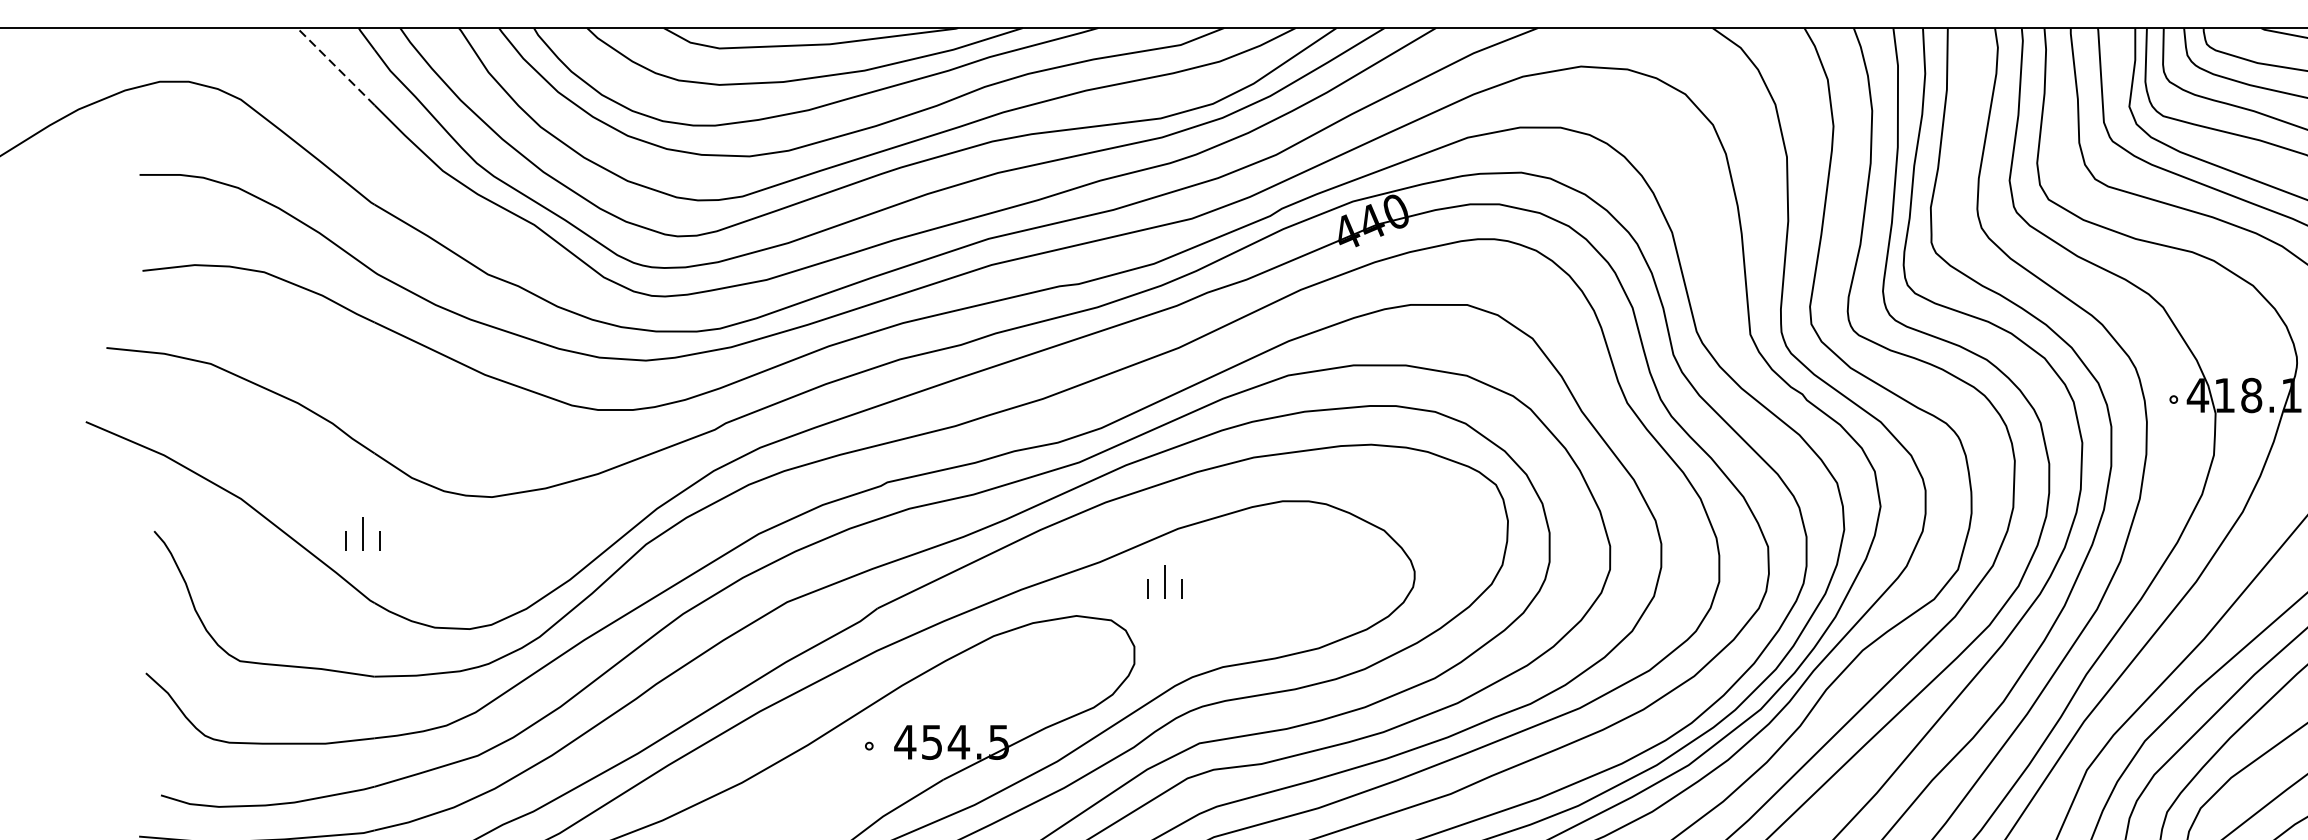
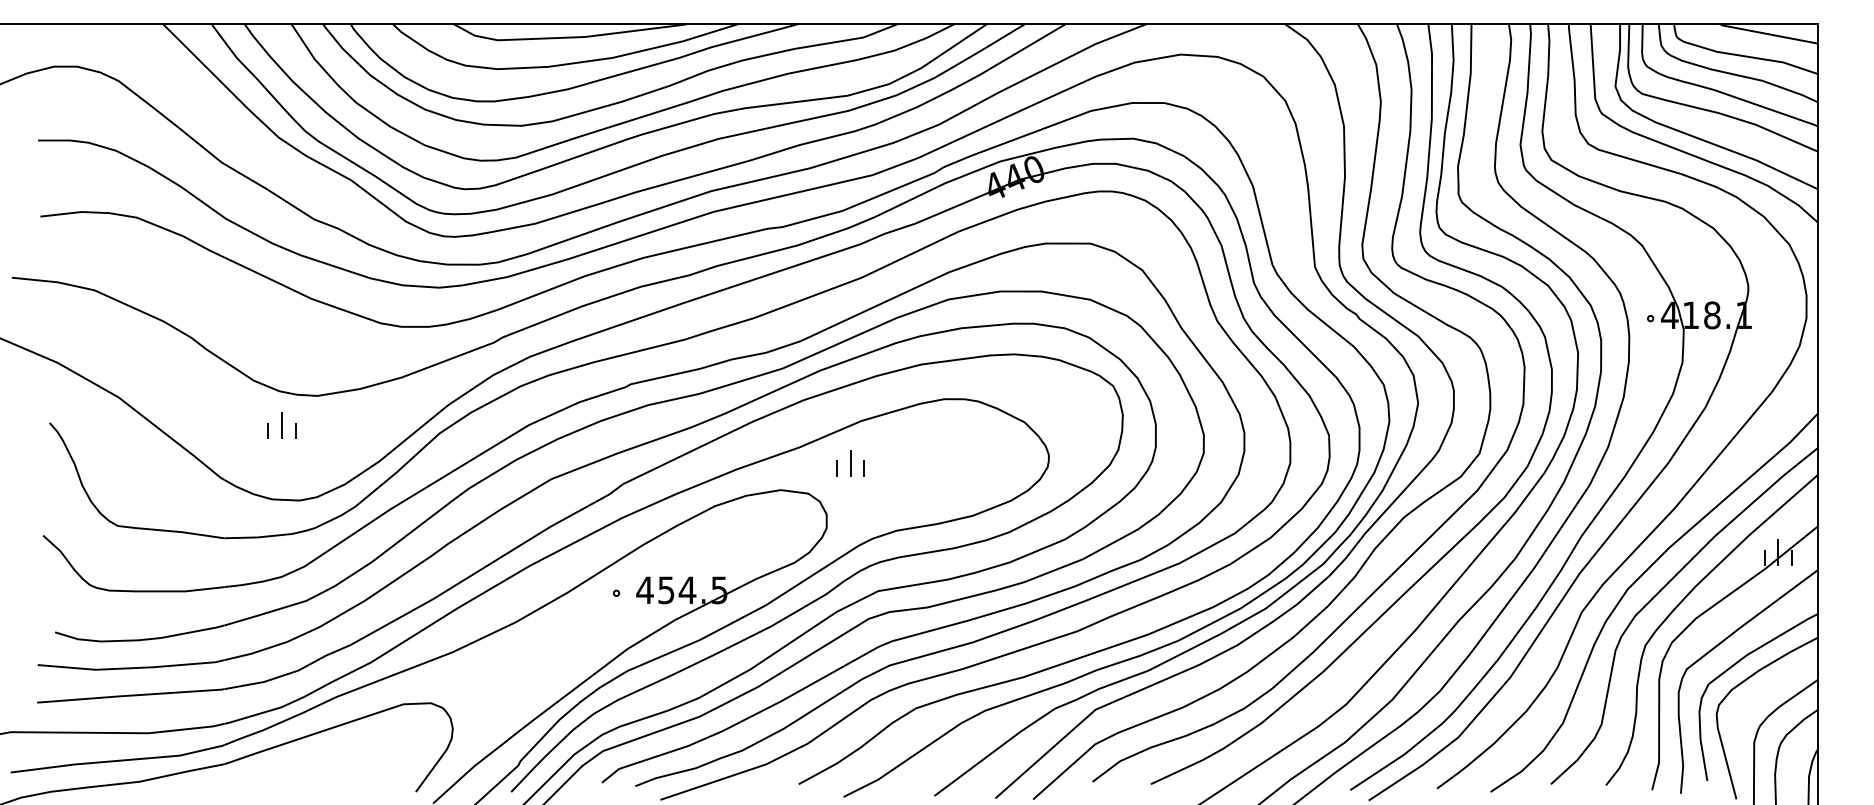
line: (335, 66) -> (193, 54), dashed -> solid
part: (362, 534) -> (281, 425), moved

